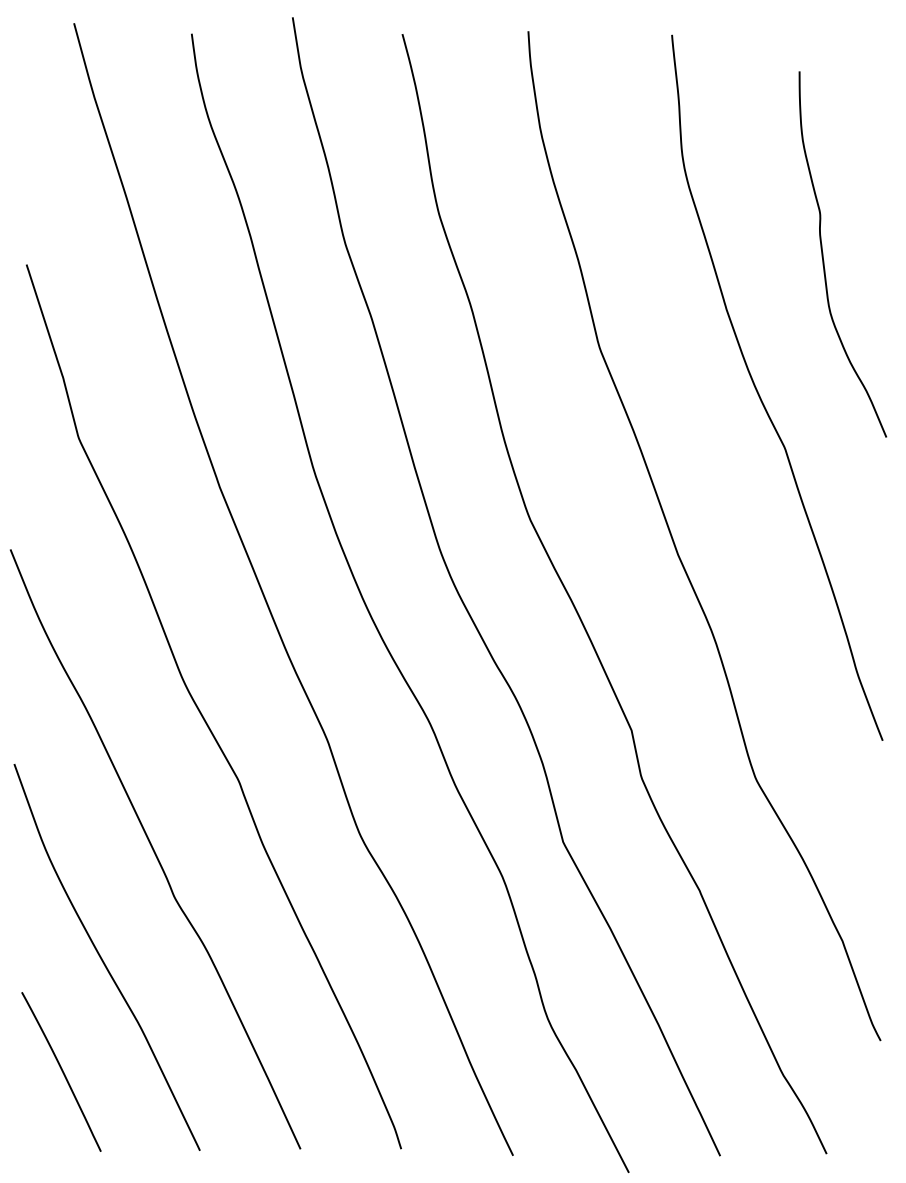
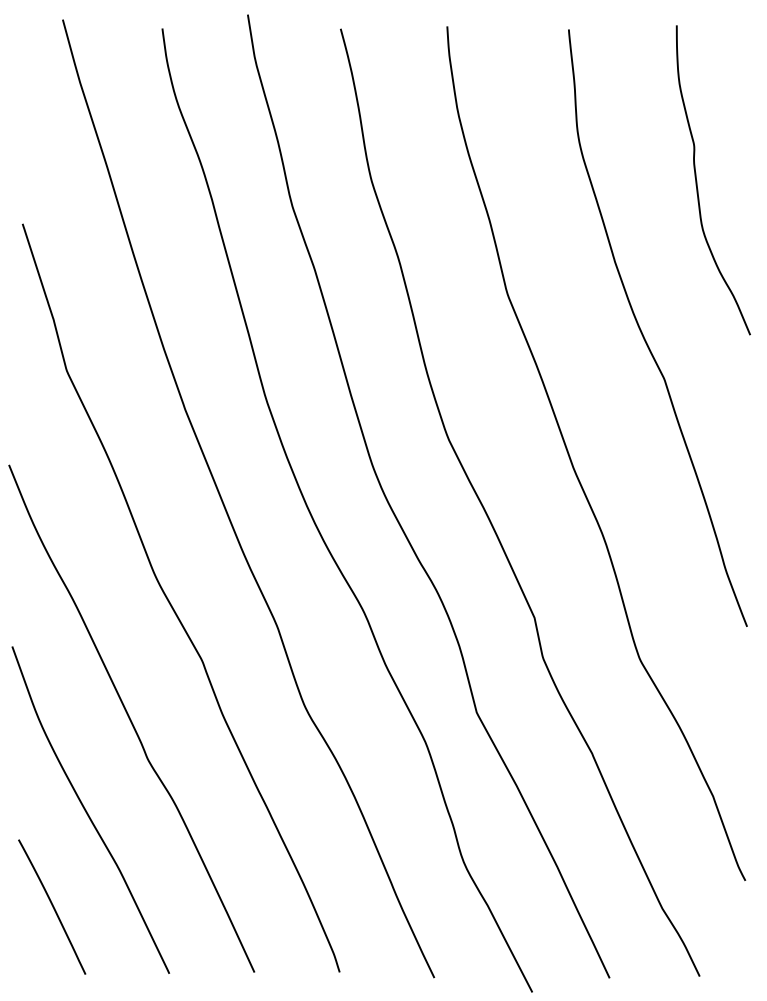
curve: (824, 254) -> (697, 180), moved

